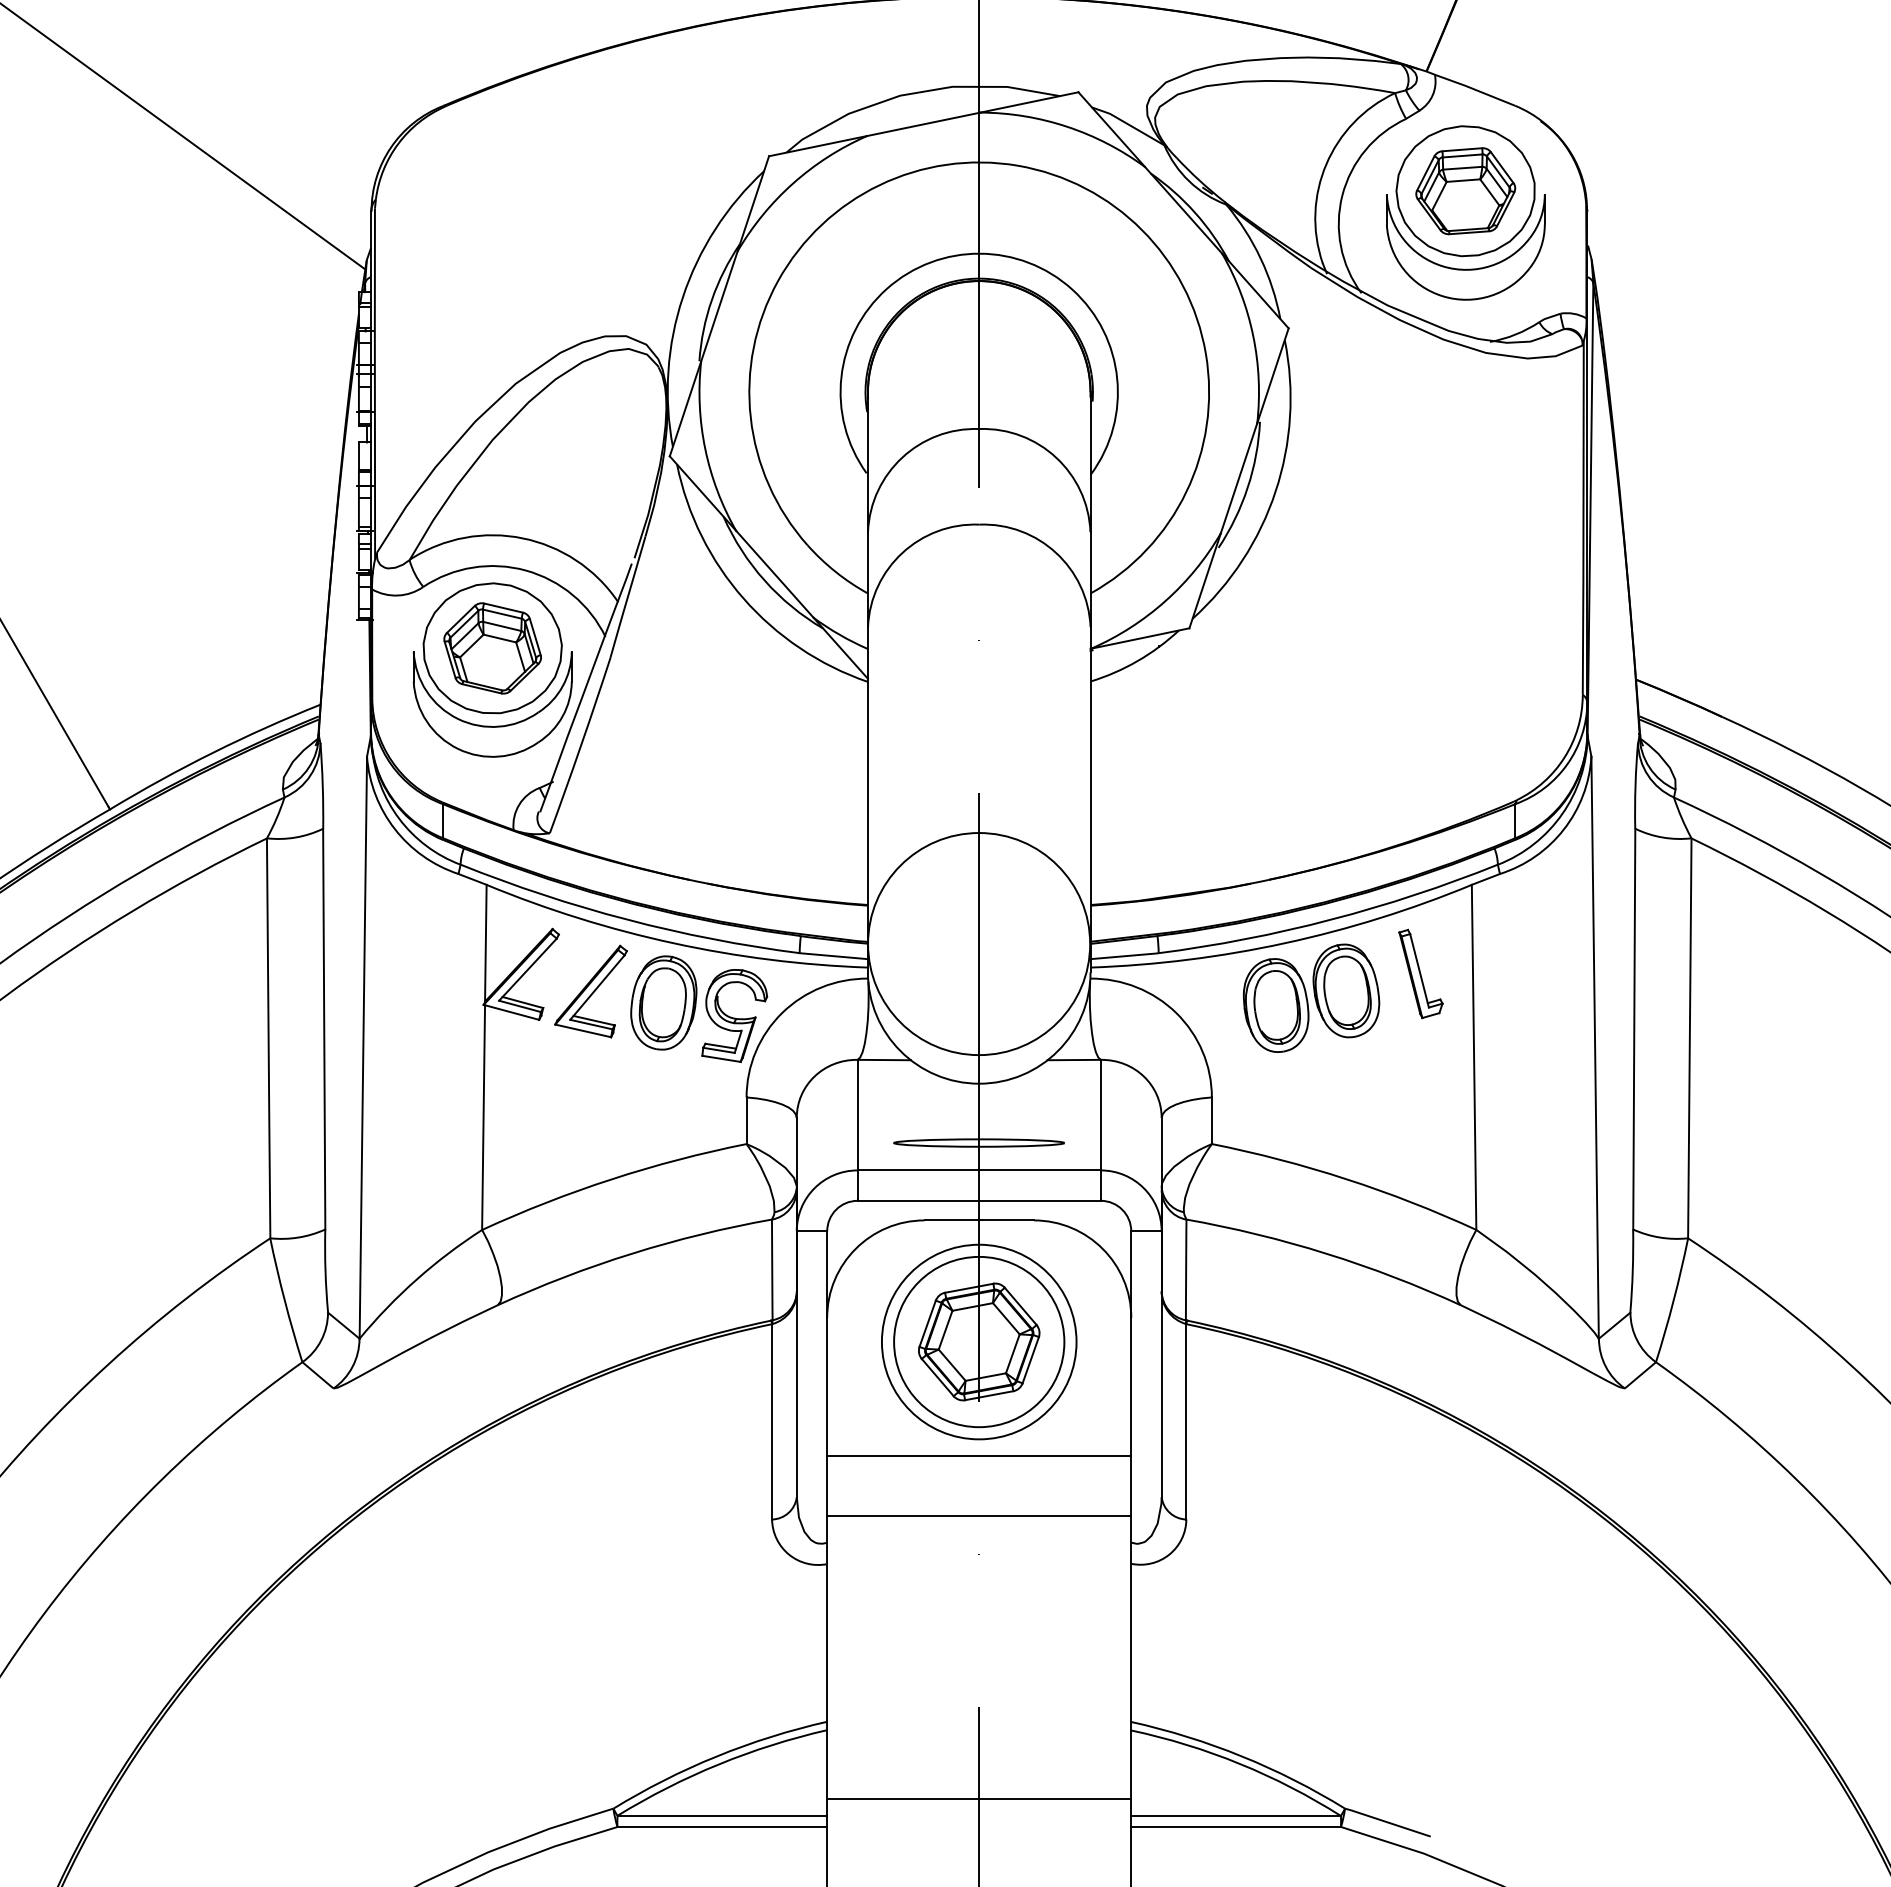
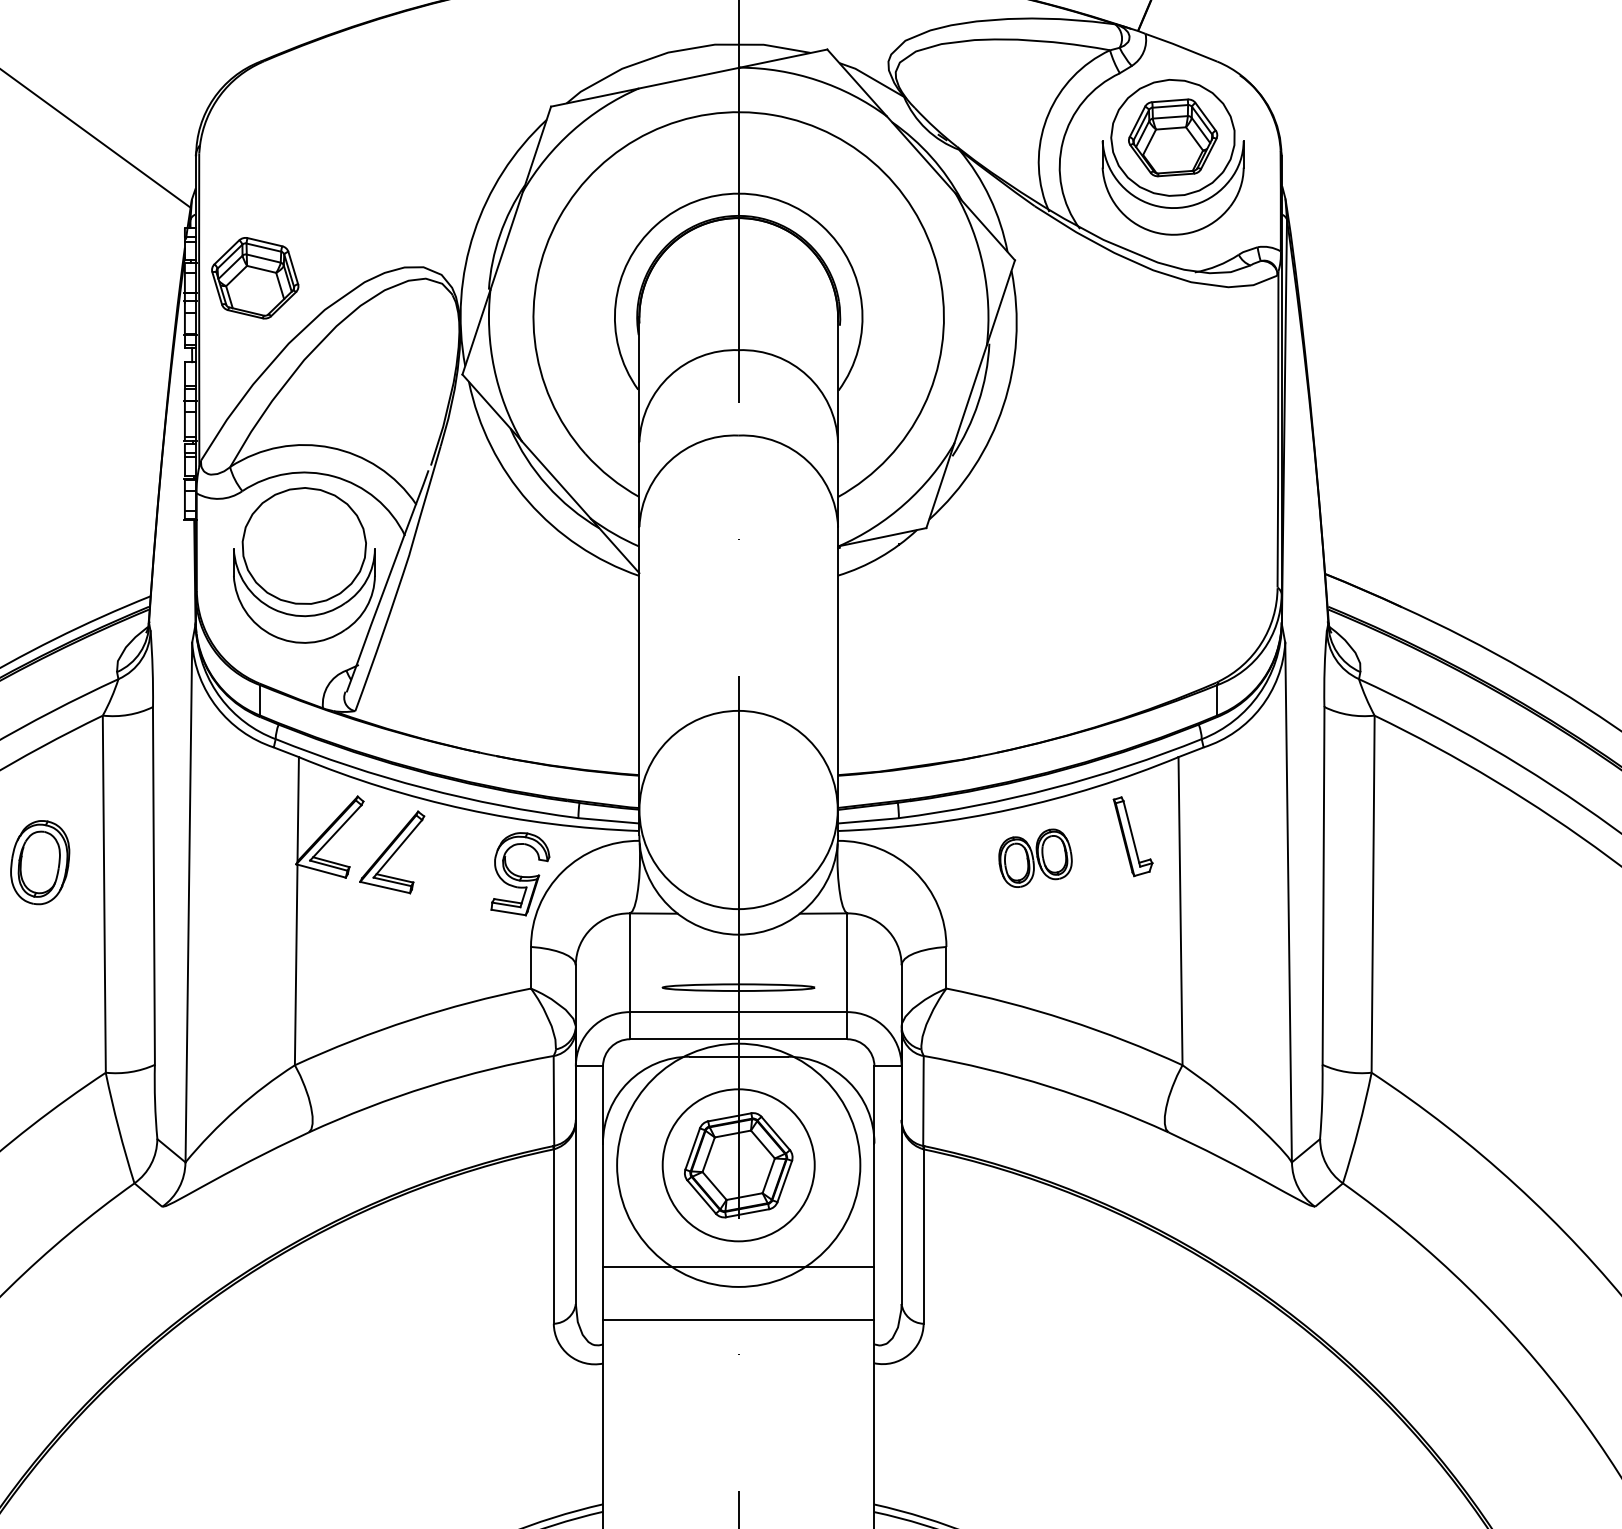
part: (492, 648) -> (255, 278), moved
part: (1311, 997) -> (1035, 857), size x0.6
part: (663, 1002) -> (39, 862), moved
circle: (978, 1341) -> (738, 1164), size x1.4

